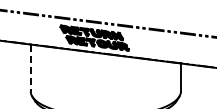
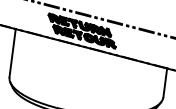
line: (30, 68) -> (12, 53), dashed -> solid

